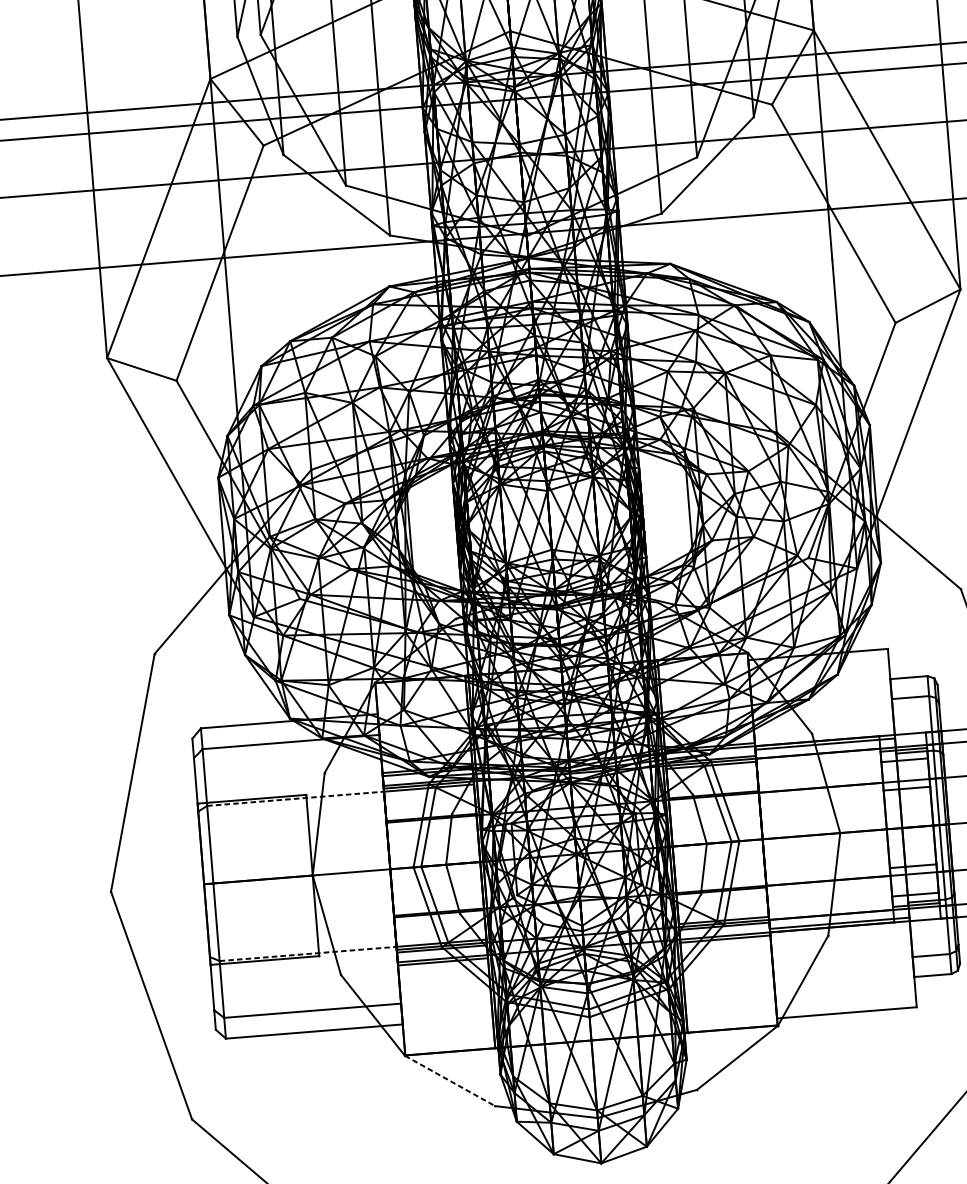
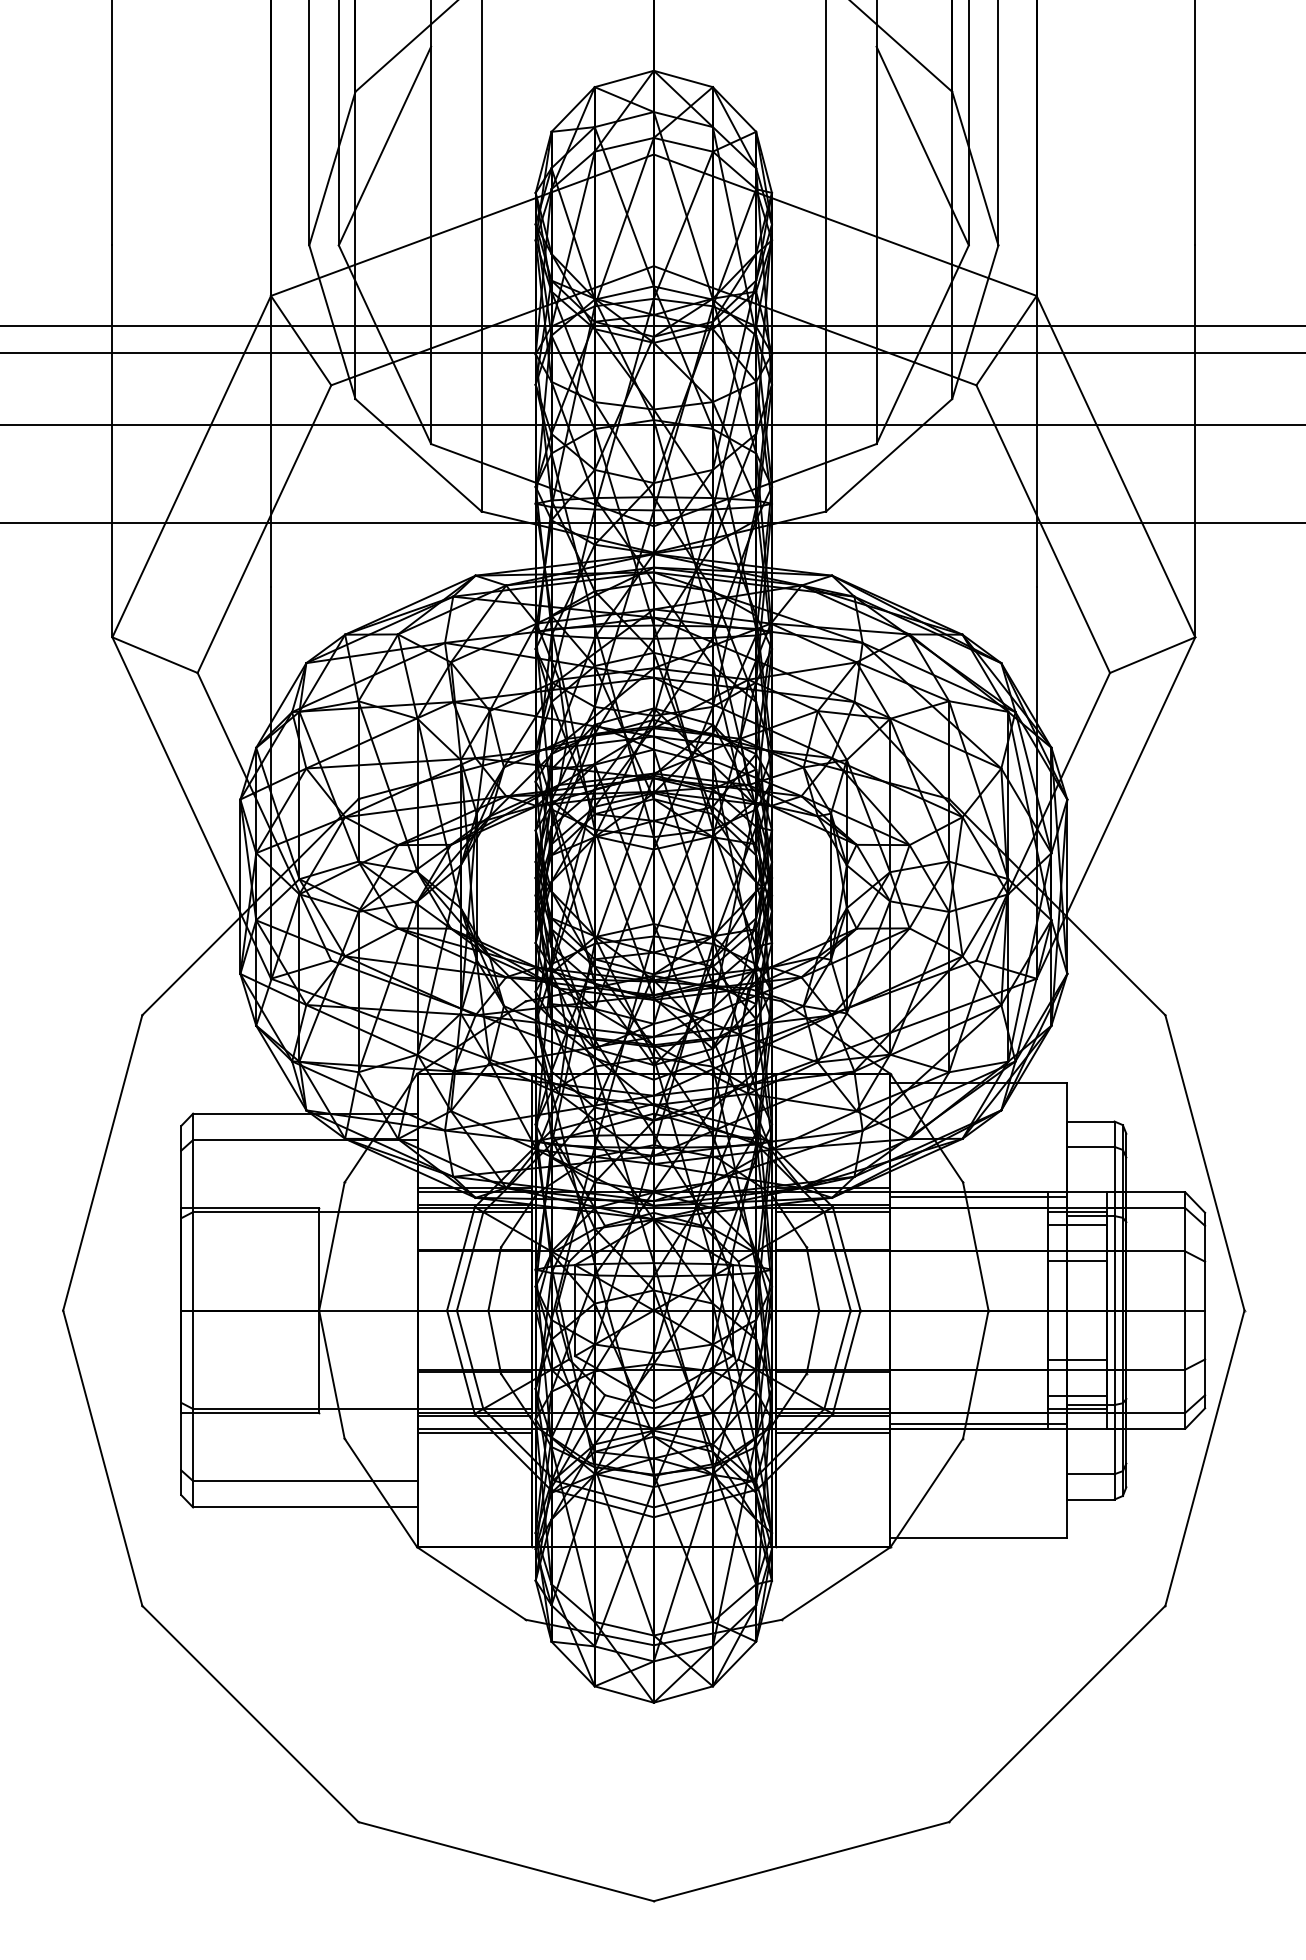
line: (295, 799) -> (305, 1212), dashed -> solid
line: (308, 953) -> (305, 1408), dashed -> solid
line: (450, 1080) -> (471, 1583), dashed -> solid

